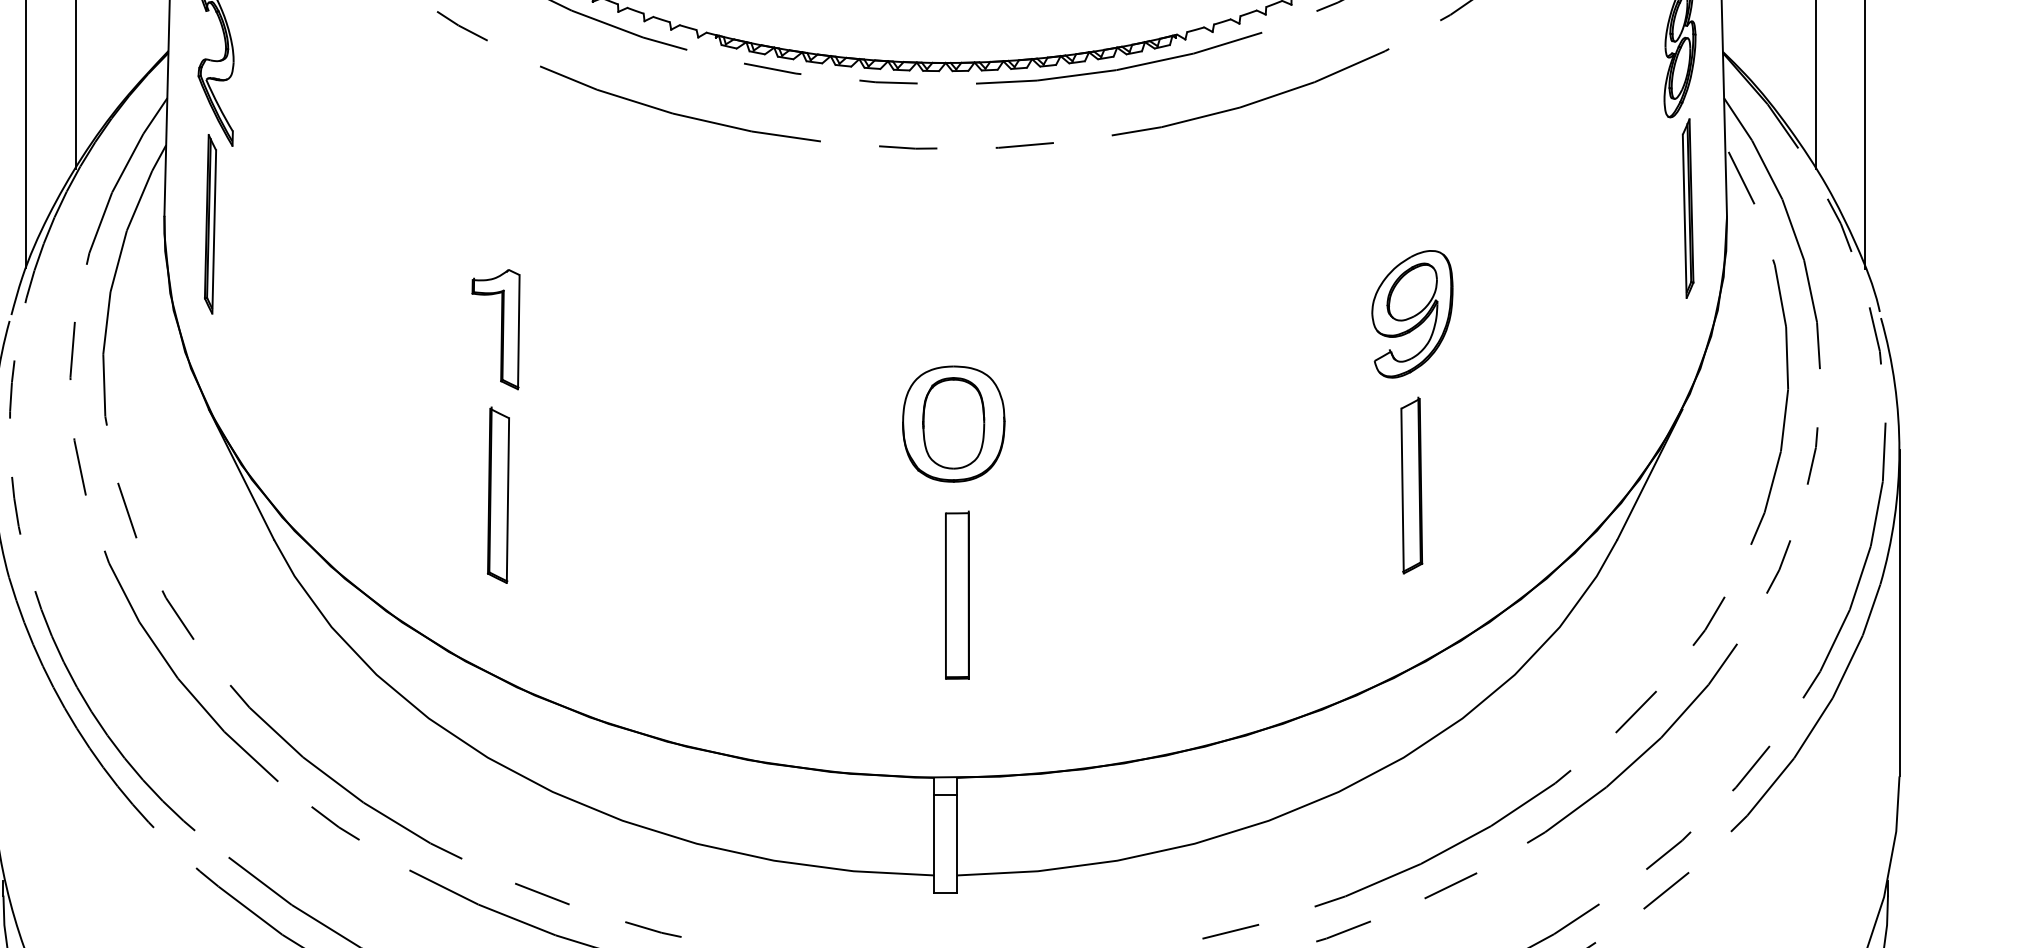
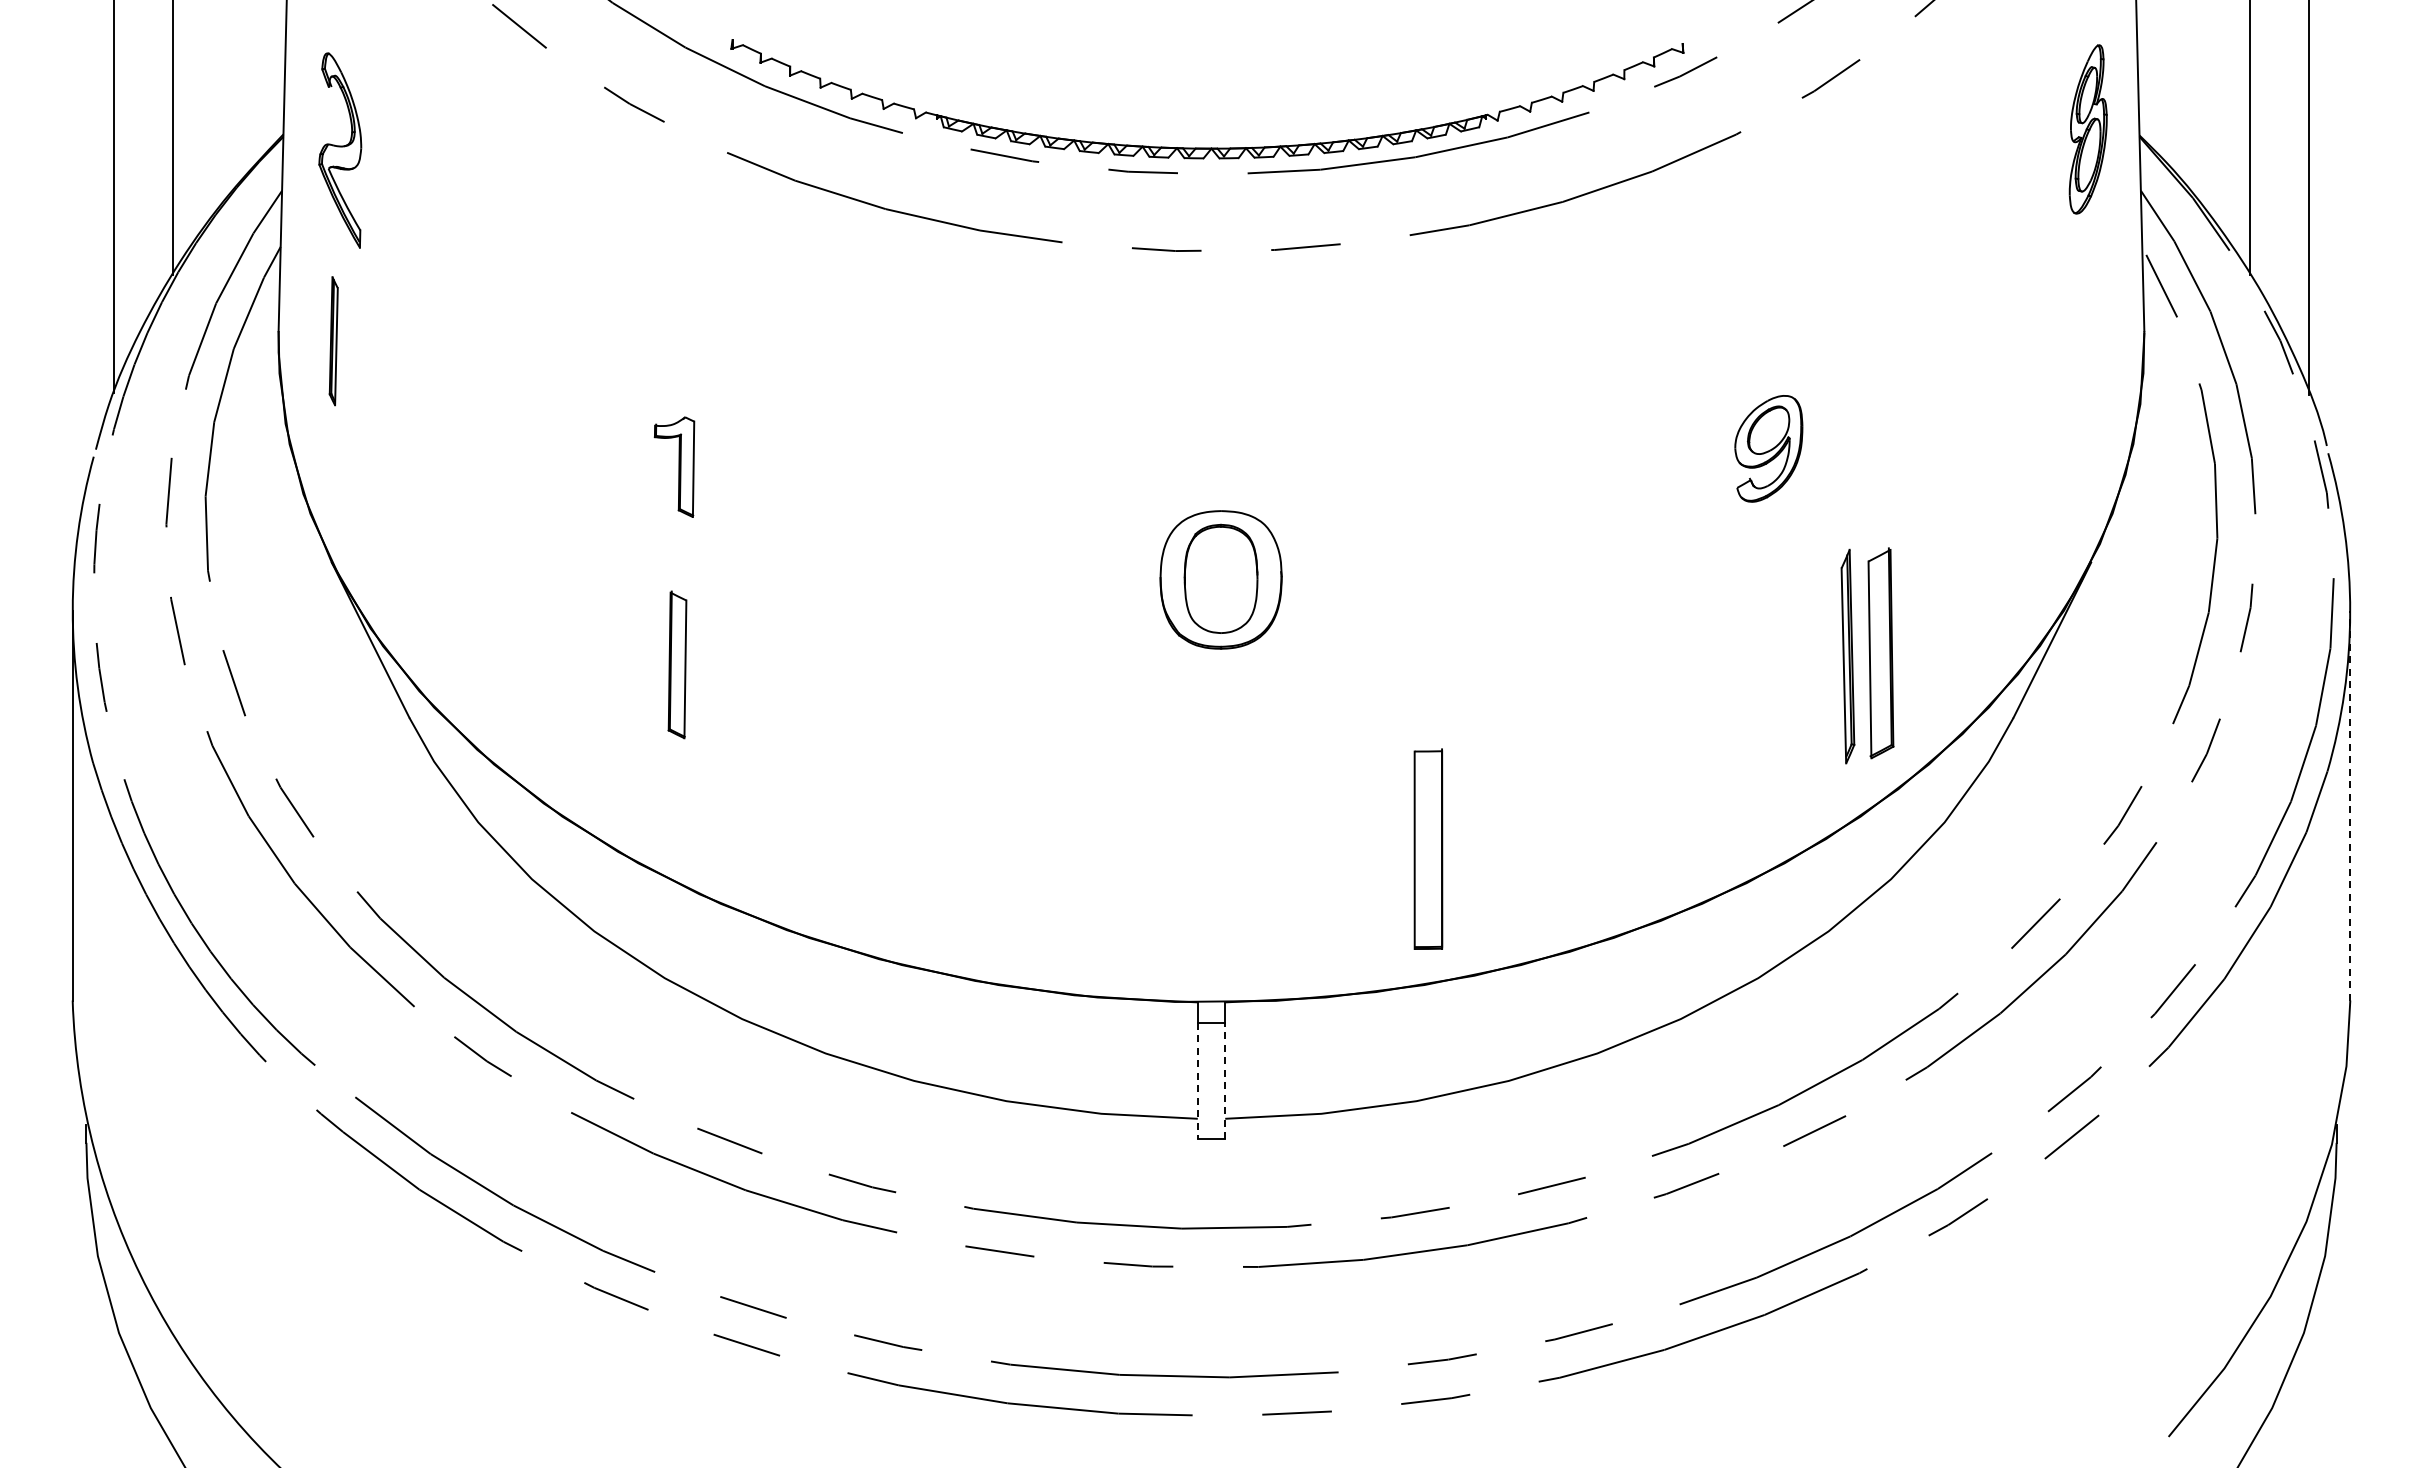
part: (1687, 208) -> (1847, 656), moved
part: (210, 223) -> (333, 340), size x0.6
part: (1412, 314) -> (1768, 448), size x0.7
part: (495, 329) -> (674, 467), size x0.7
part: (1411, 485) -> (1880, 653), moved
part: (498, 494) -> (677, 664), size x0.7
part: (957, 594) -> (1428, 848), moved
line: (1899, 613) -> (2350, 805), solid -> dashed
line: (957, 843) -> (1225, 1080), solid -> dashed
line: (934, 844) -> (1197, 1081), solid -> dashed

